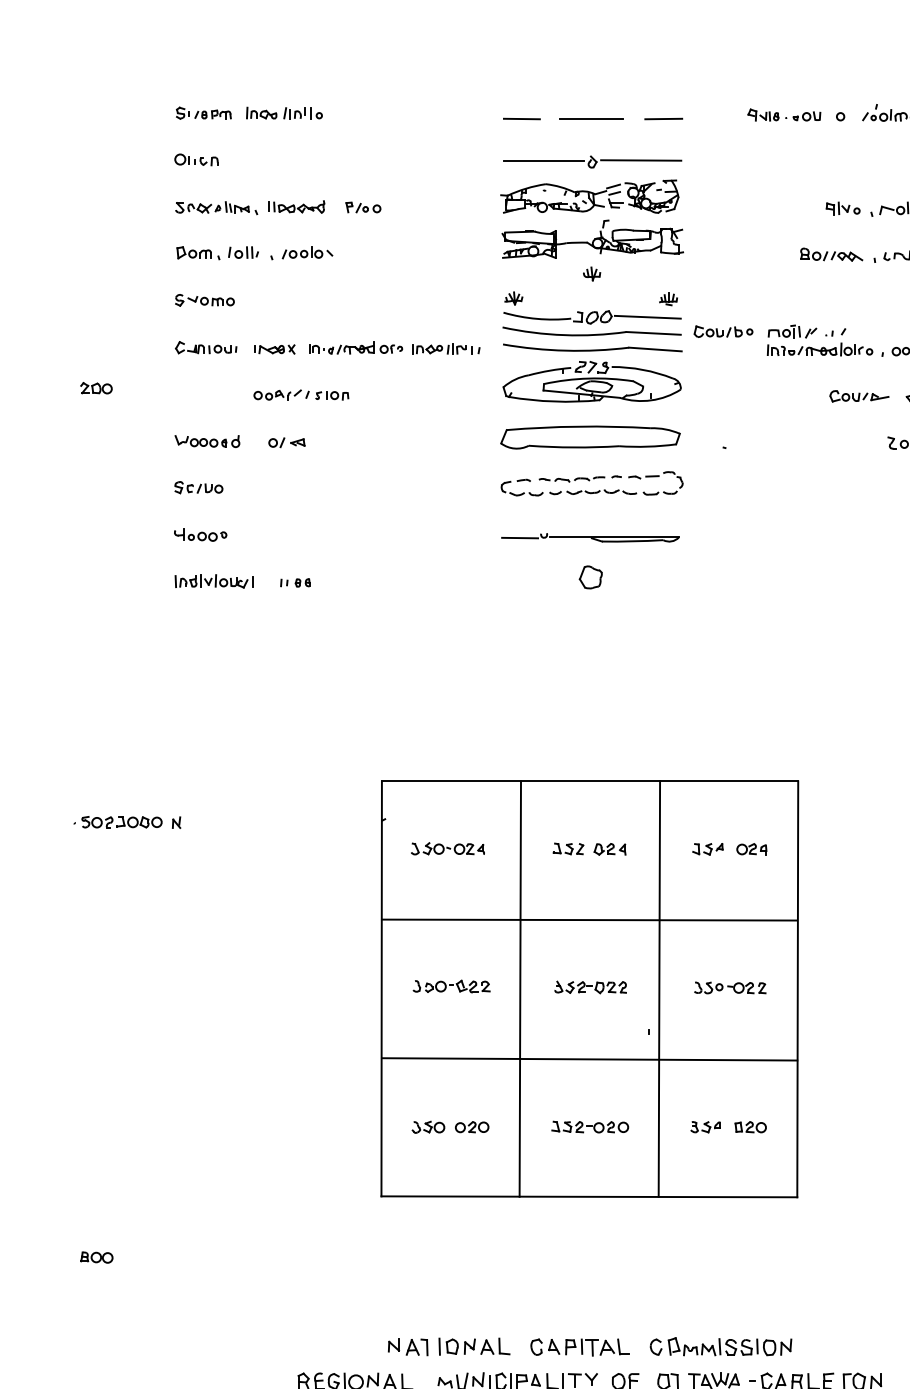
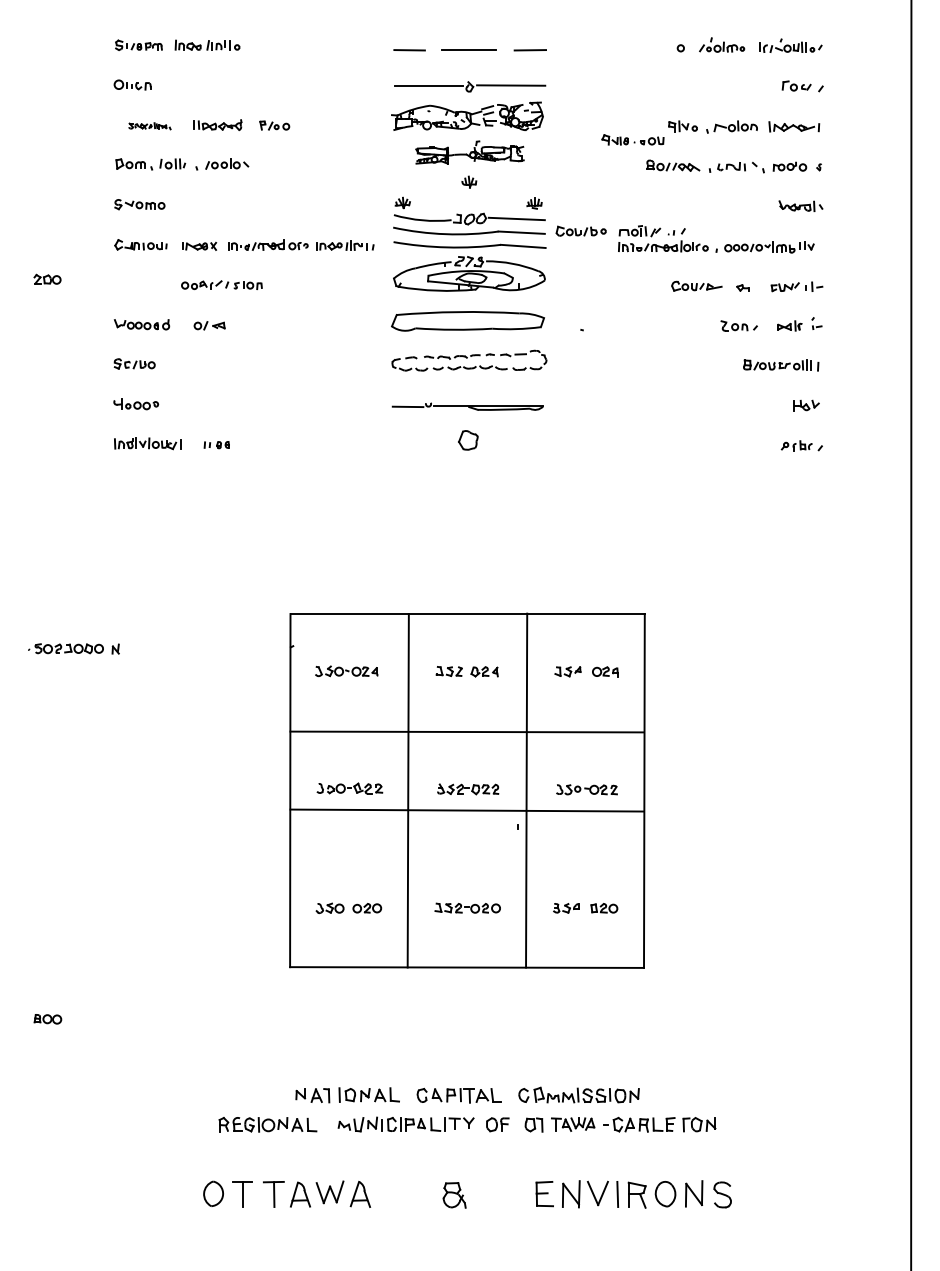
part: (783, 114) -> (632, 139), moved
part: (216, 208) -> (149, 126), size x0.6
part: (592, 239) -> (469, 152), size x0.7
line: (589, 1059) -> (467, 810), moved

